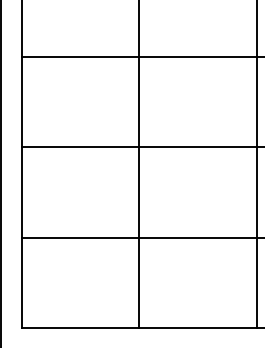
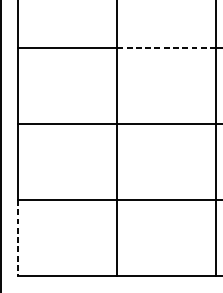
line: (198, 57) -> (167, 48), solid -> dashed
line: (21, 283) -> (17, 238), solid -> dashed

